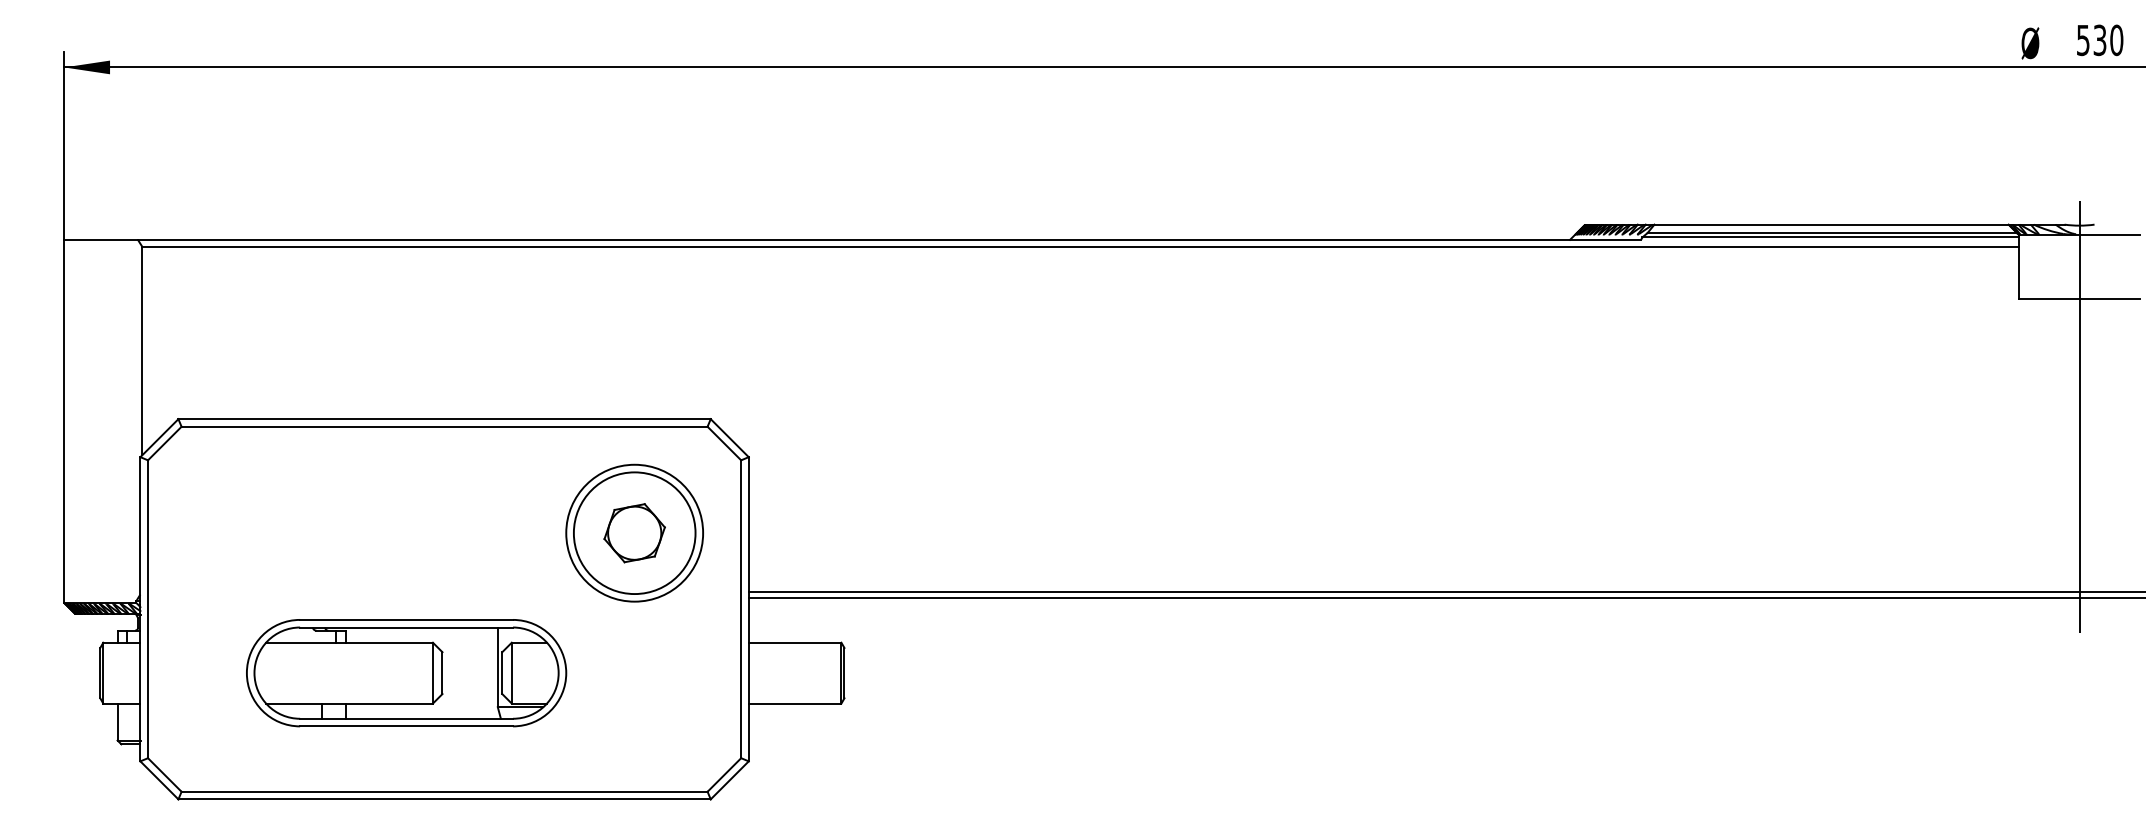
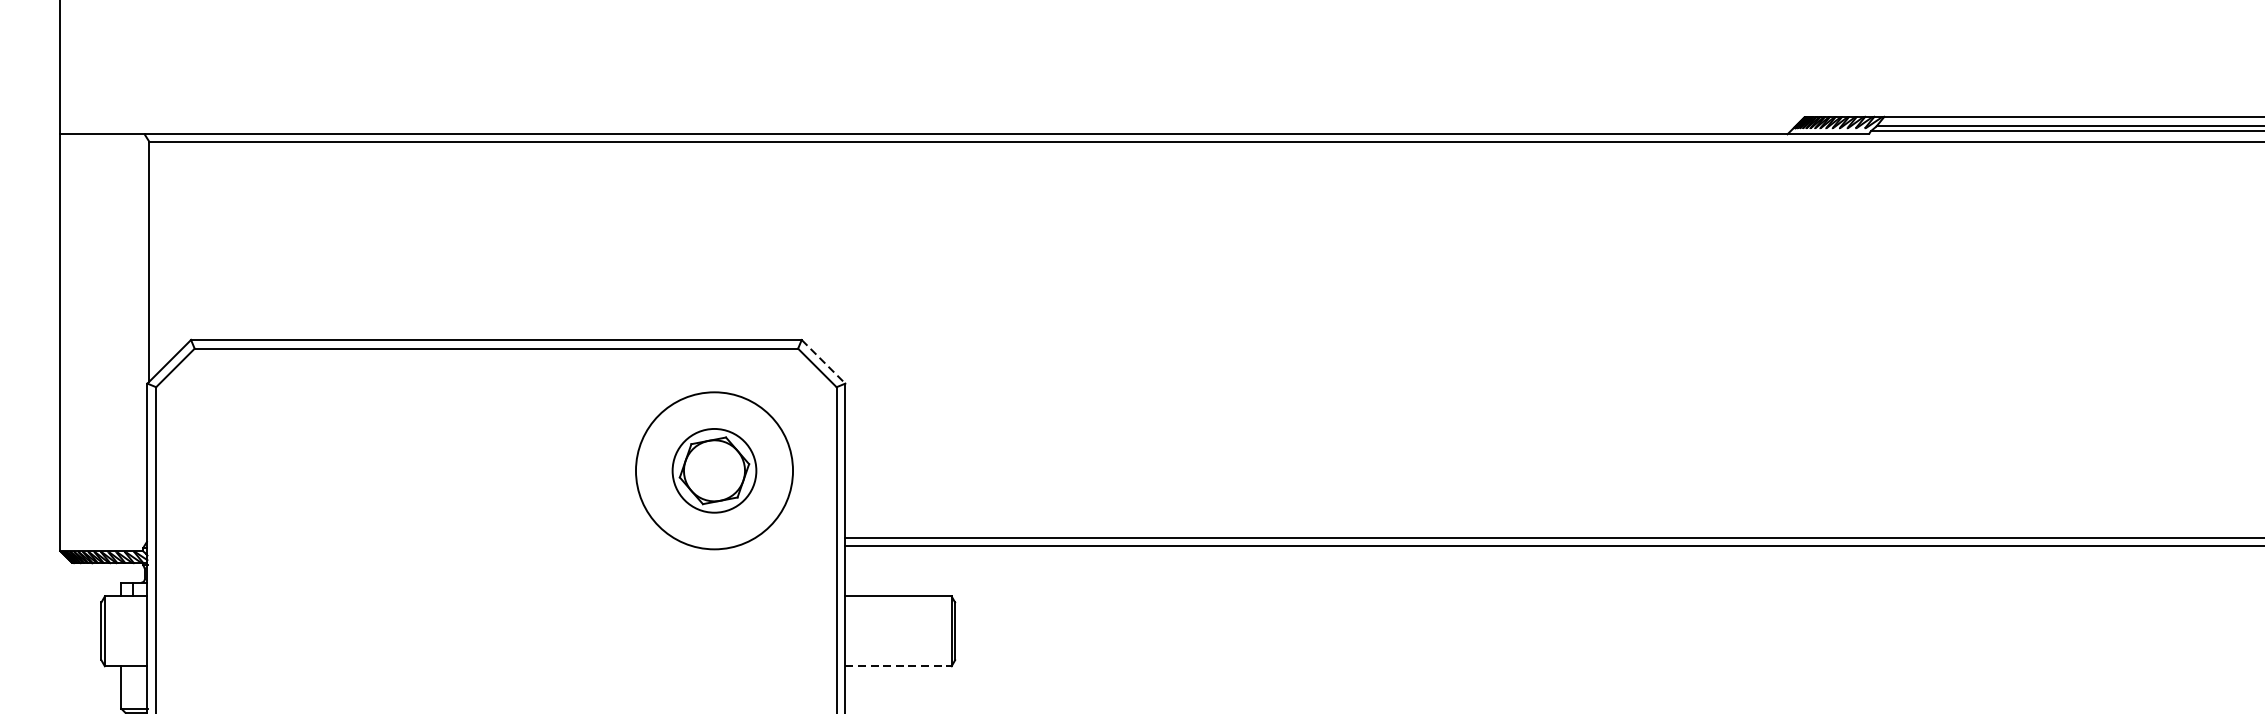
line: (729, 438) -> (823, 362), solid -> dashed
circle: (634, 533) -> (714, 471), size x0.6
part: (406, 673) -> (452, 631), removed
line: (795, 703) -> (898, 666), solid -> dashed

